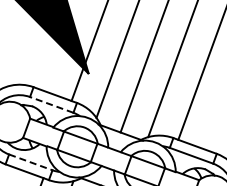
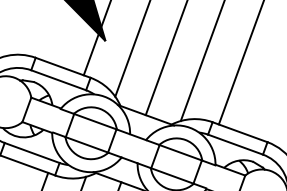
line: (51, 104) -> (58, 79), dashed -> solid
line: (31, 162) -> (33, 153), dashed -> solid

